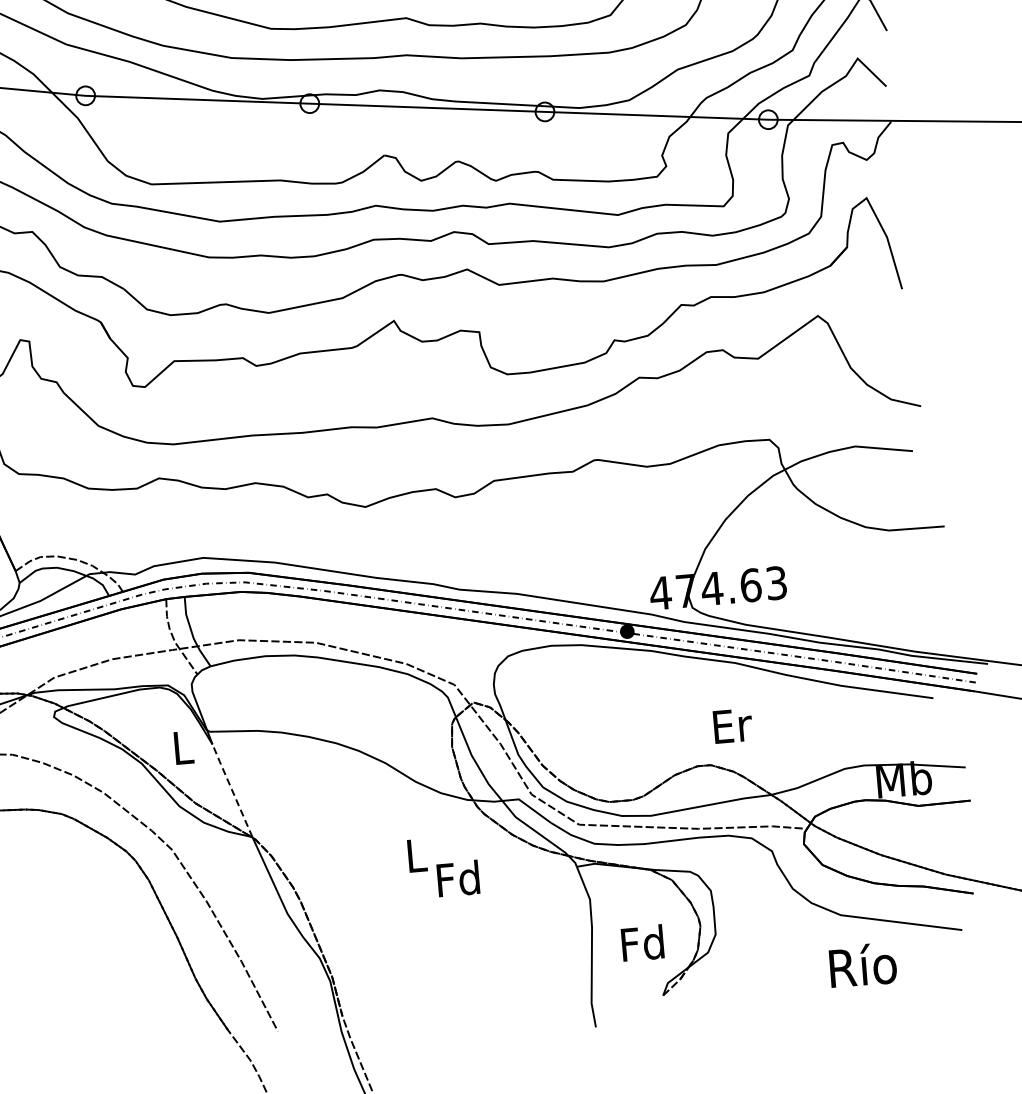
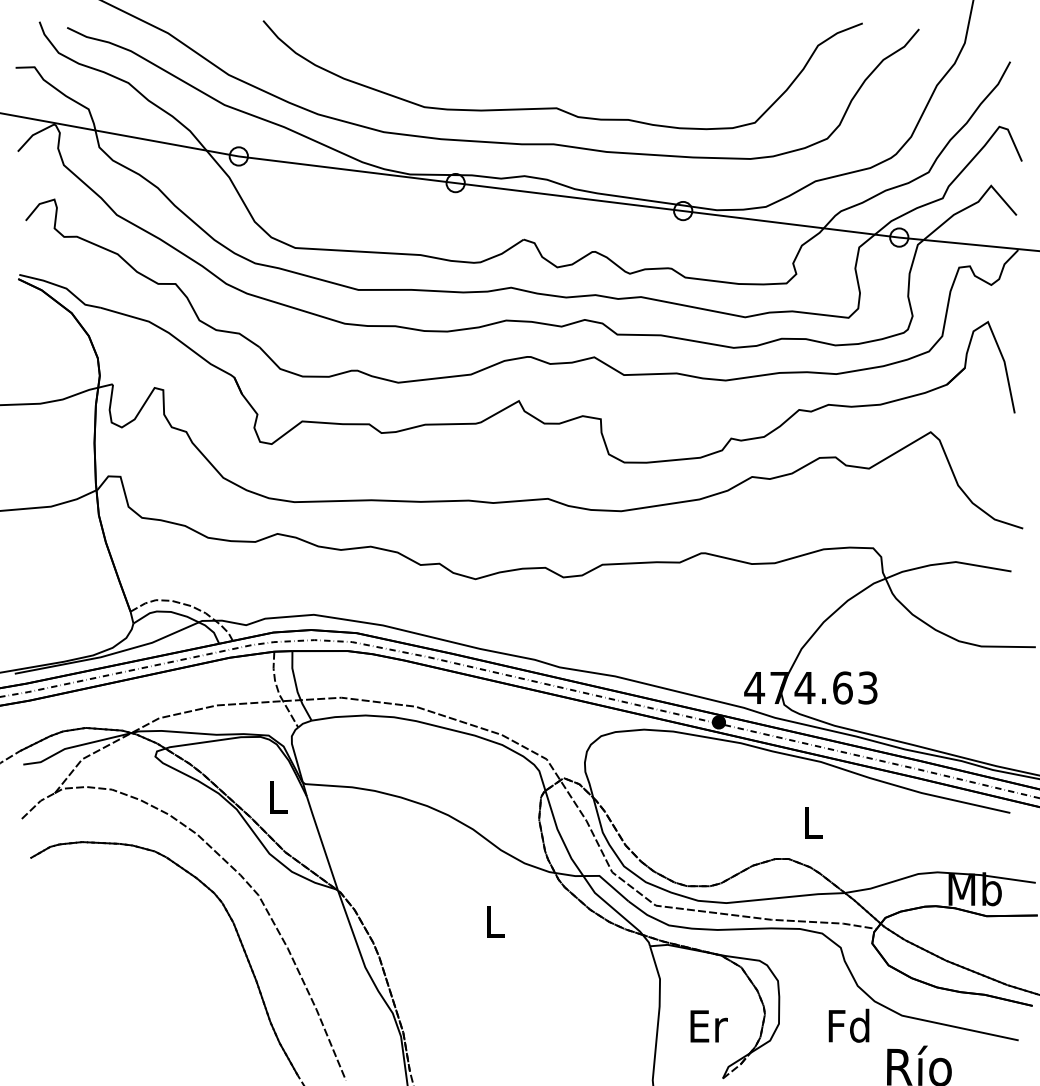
text: (732, 725) -> (813, 822), Er -> L
line: (231, 790) -> (321, 842), dashed -> solid
text: (457, 878) -> (848, 1025), moved
text: (642, 942) -> (707, 1025), Fd -> Er

